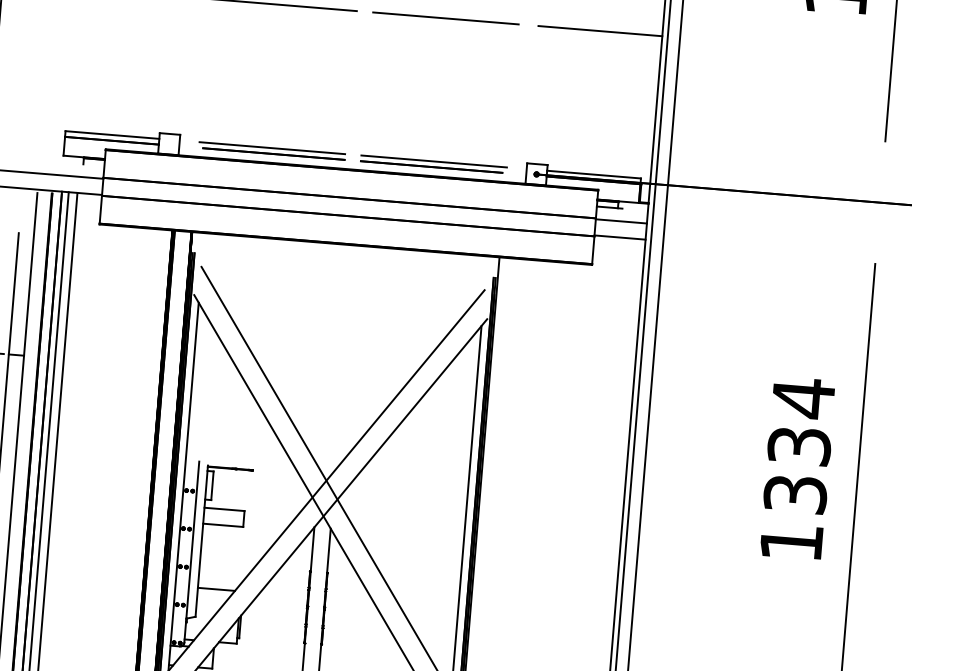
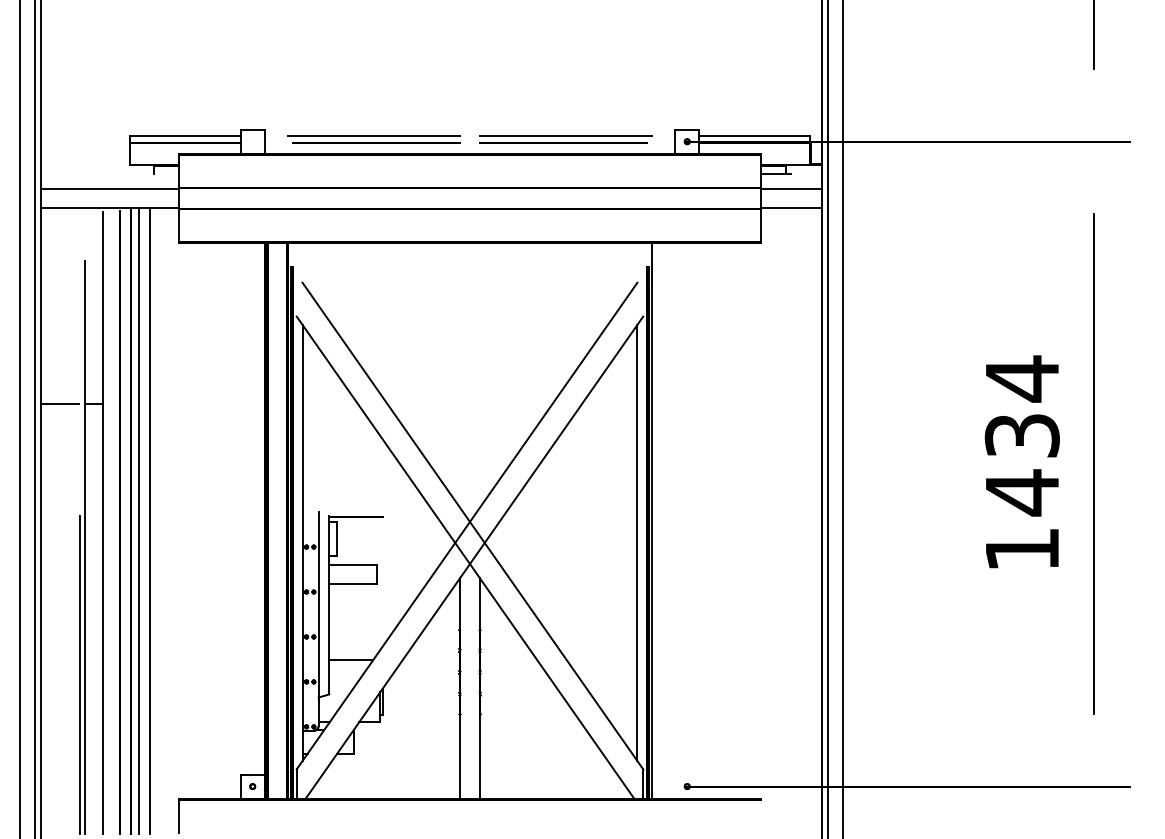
text: (794, 494) -> (1021, 492), 1334 -> 1434

